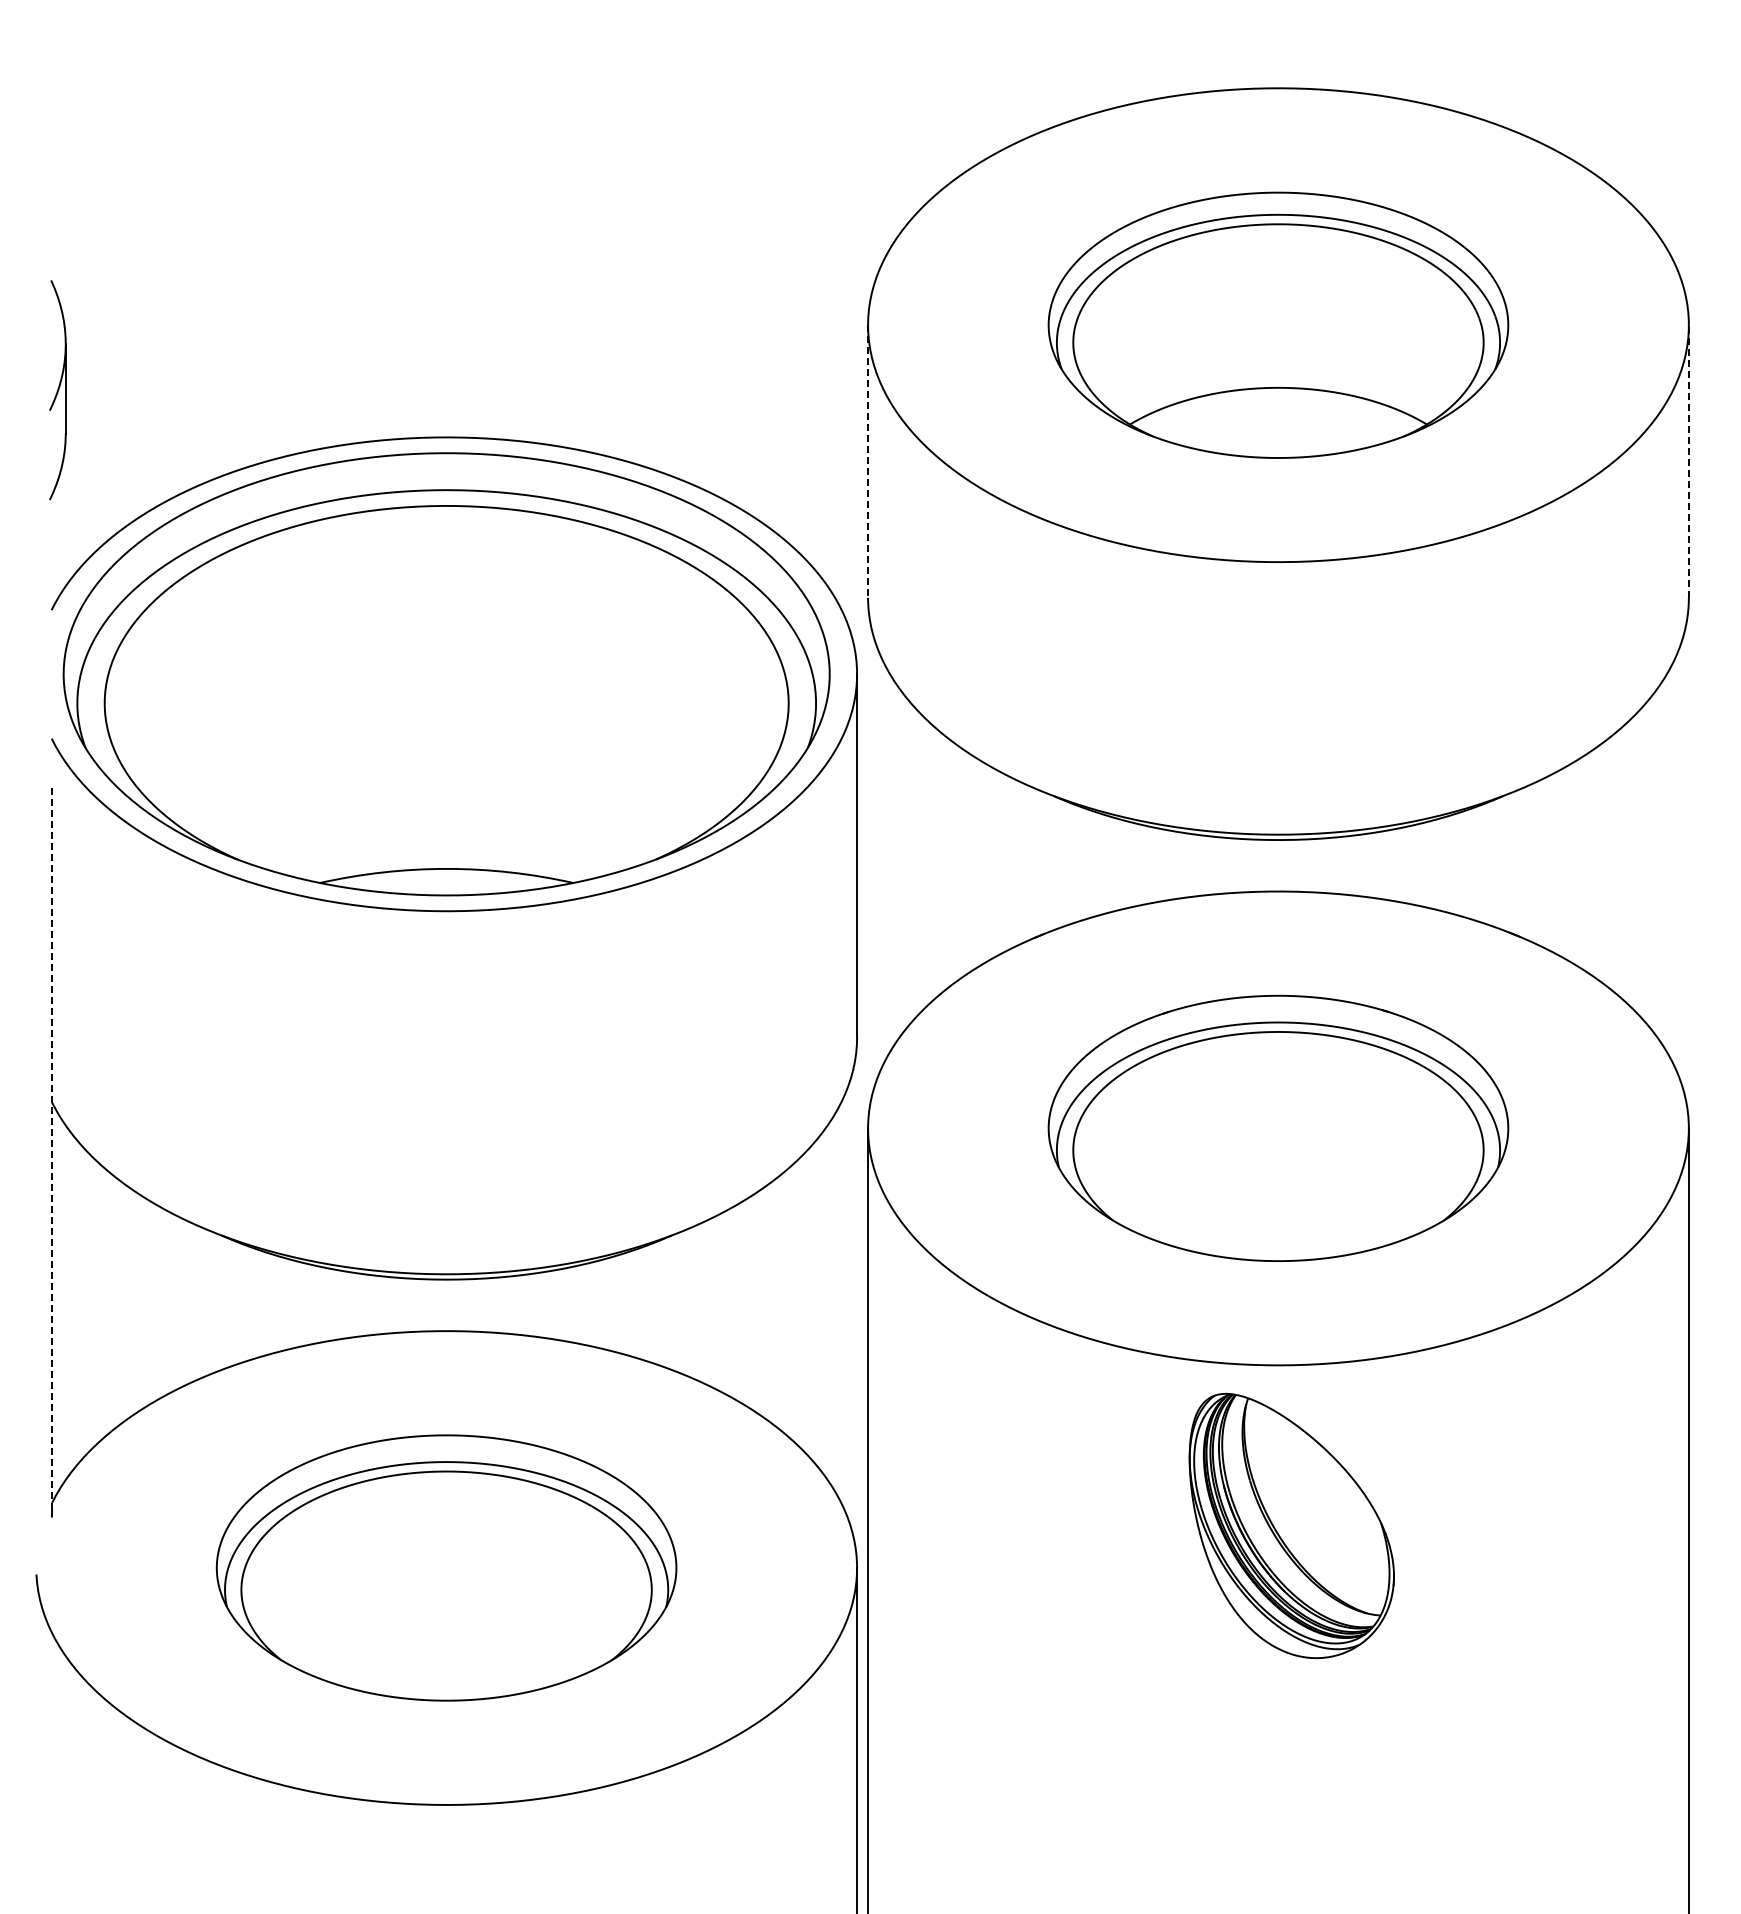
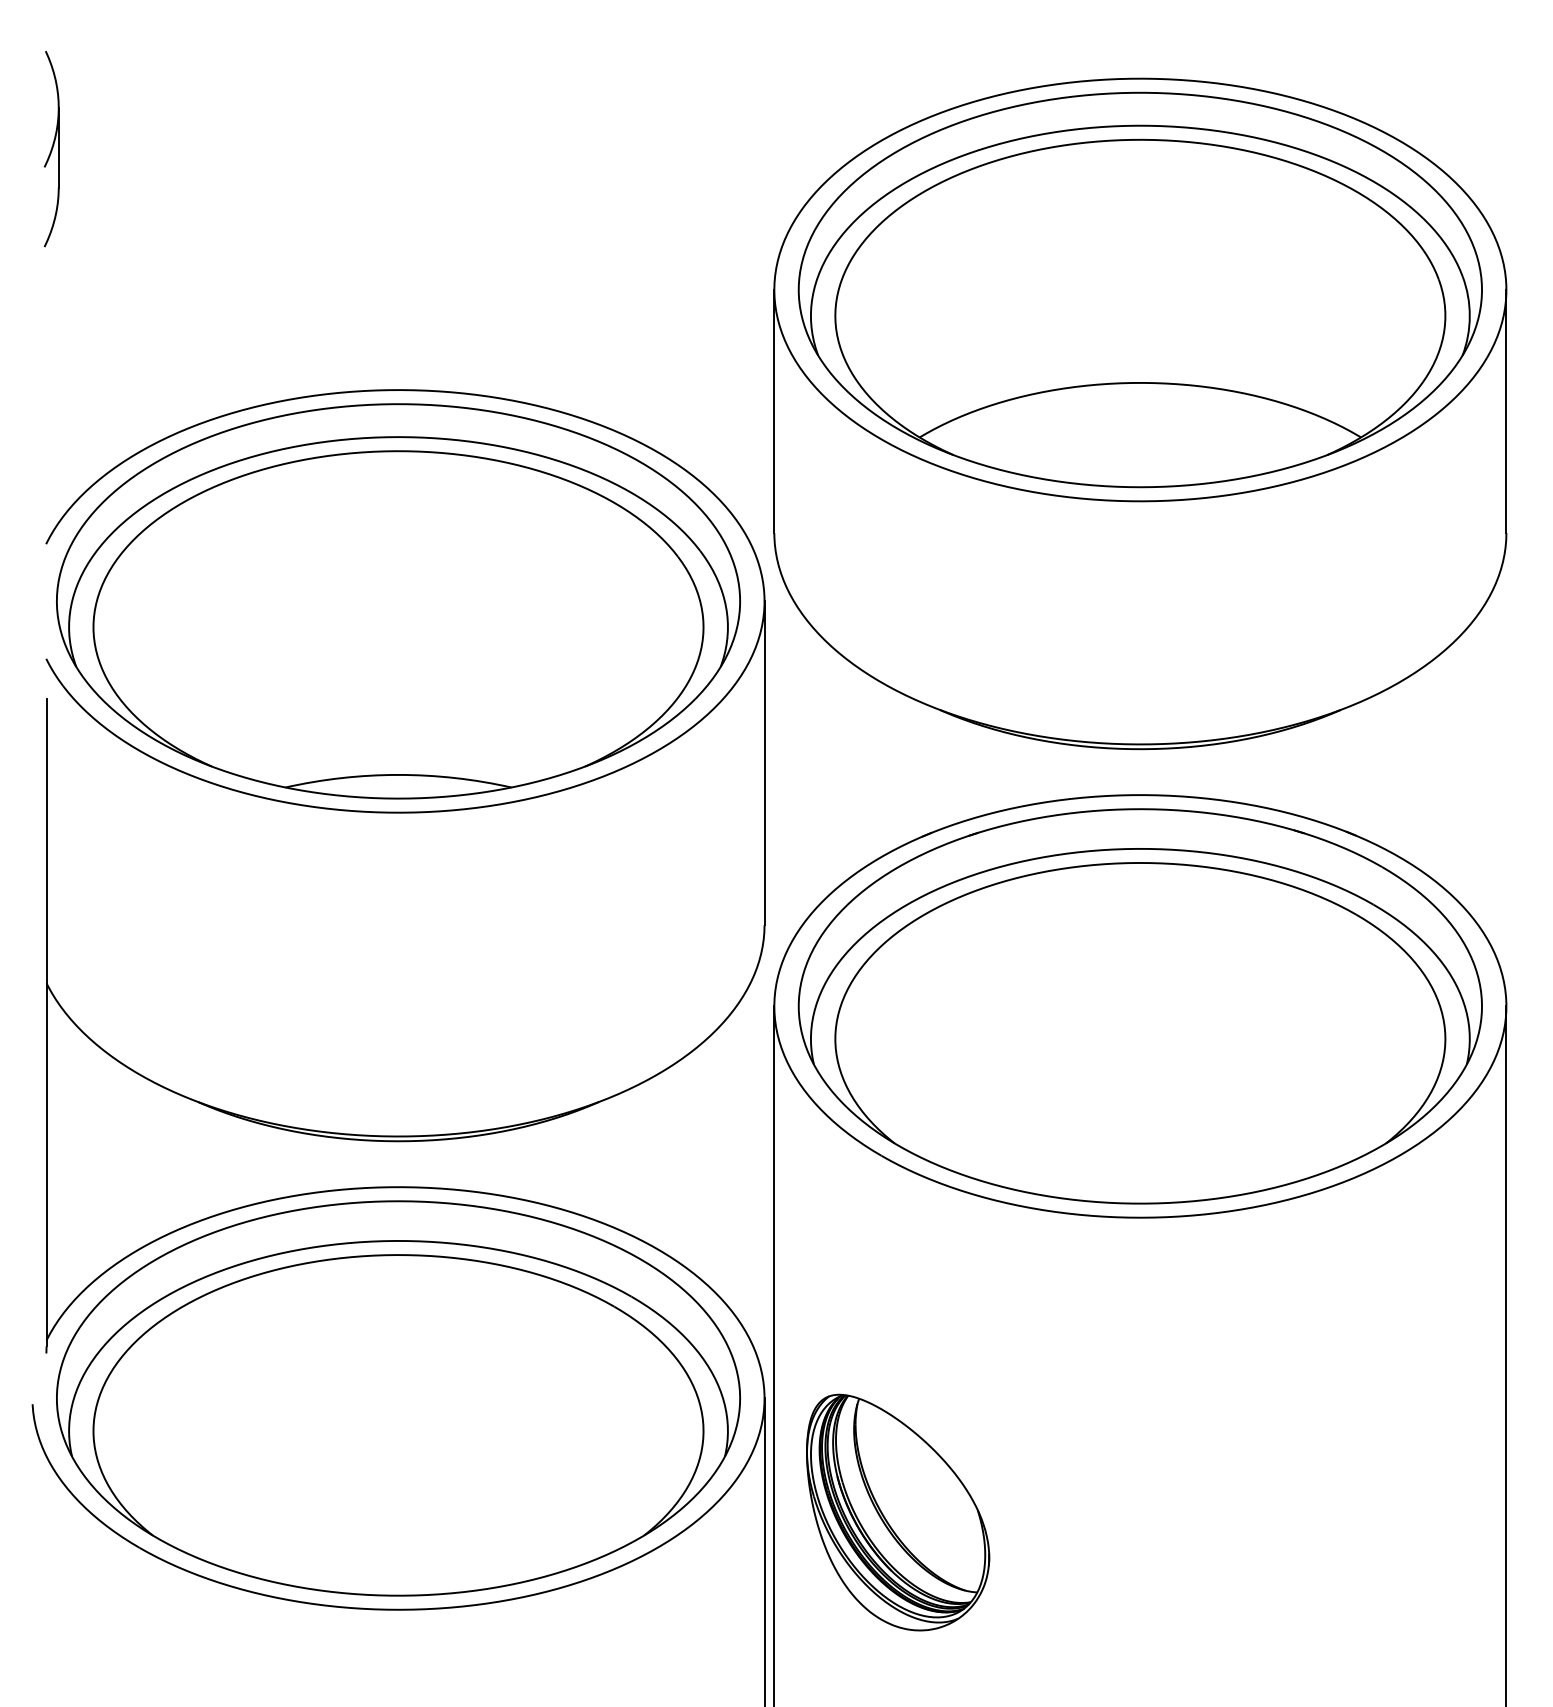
part: (1278, 325) -> (1140, 290), size x1.67
part: (57, 390) -> (51, 149), moved
line: (1688, 461) -> (1506, 411), dashed -> solid
line: (868, 462) -> (774, 412), dashed -> solid
part: (1278, 1128) -> (1140, 1006), size x1.67
line: (52, 1146) -> (46, 1022), dashed -> solid
part: (1291, 1525) -> (897, 1512), moved
part: (446, 1567) -> (398, 1398), size x1.67

